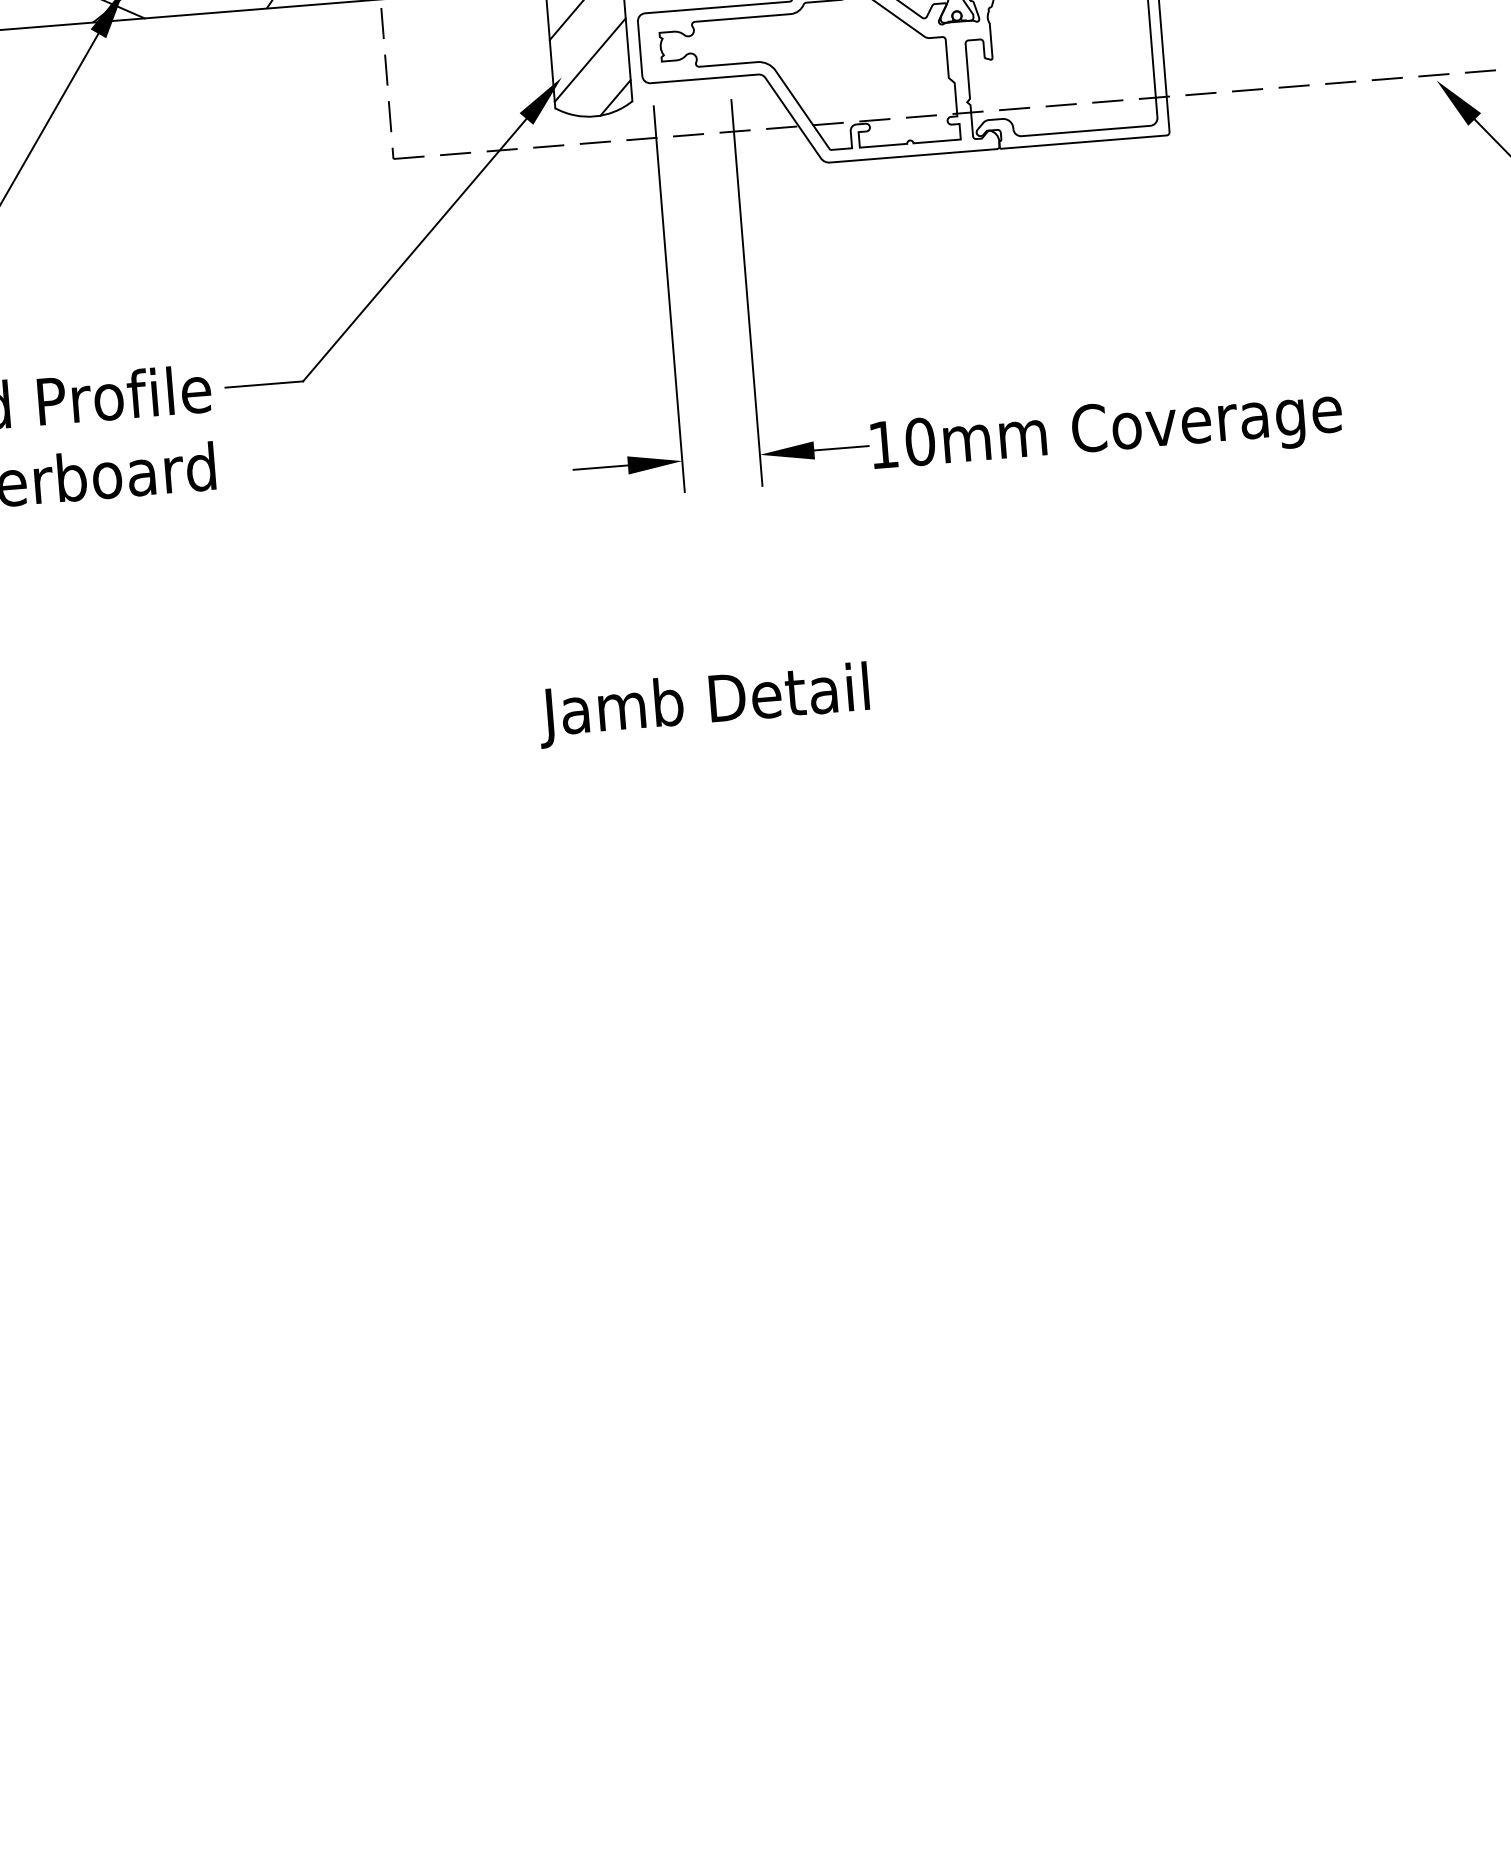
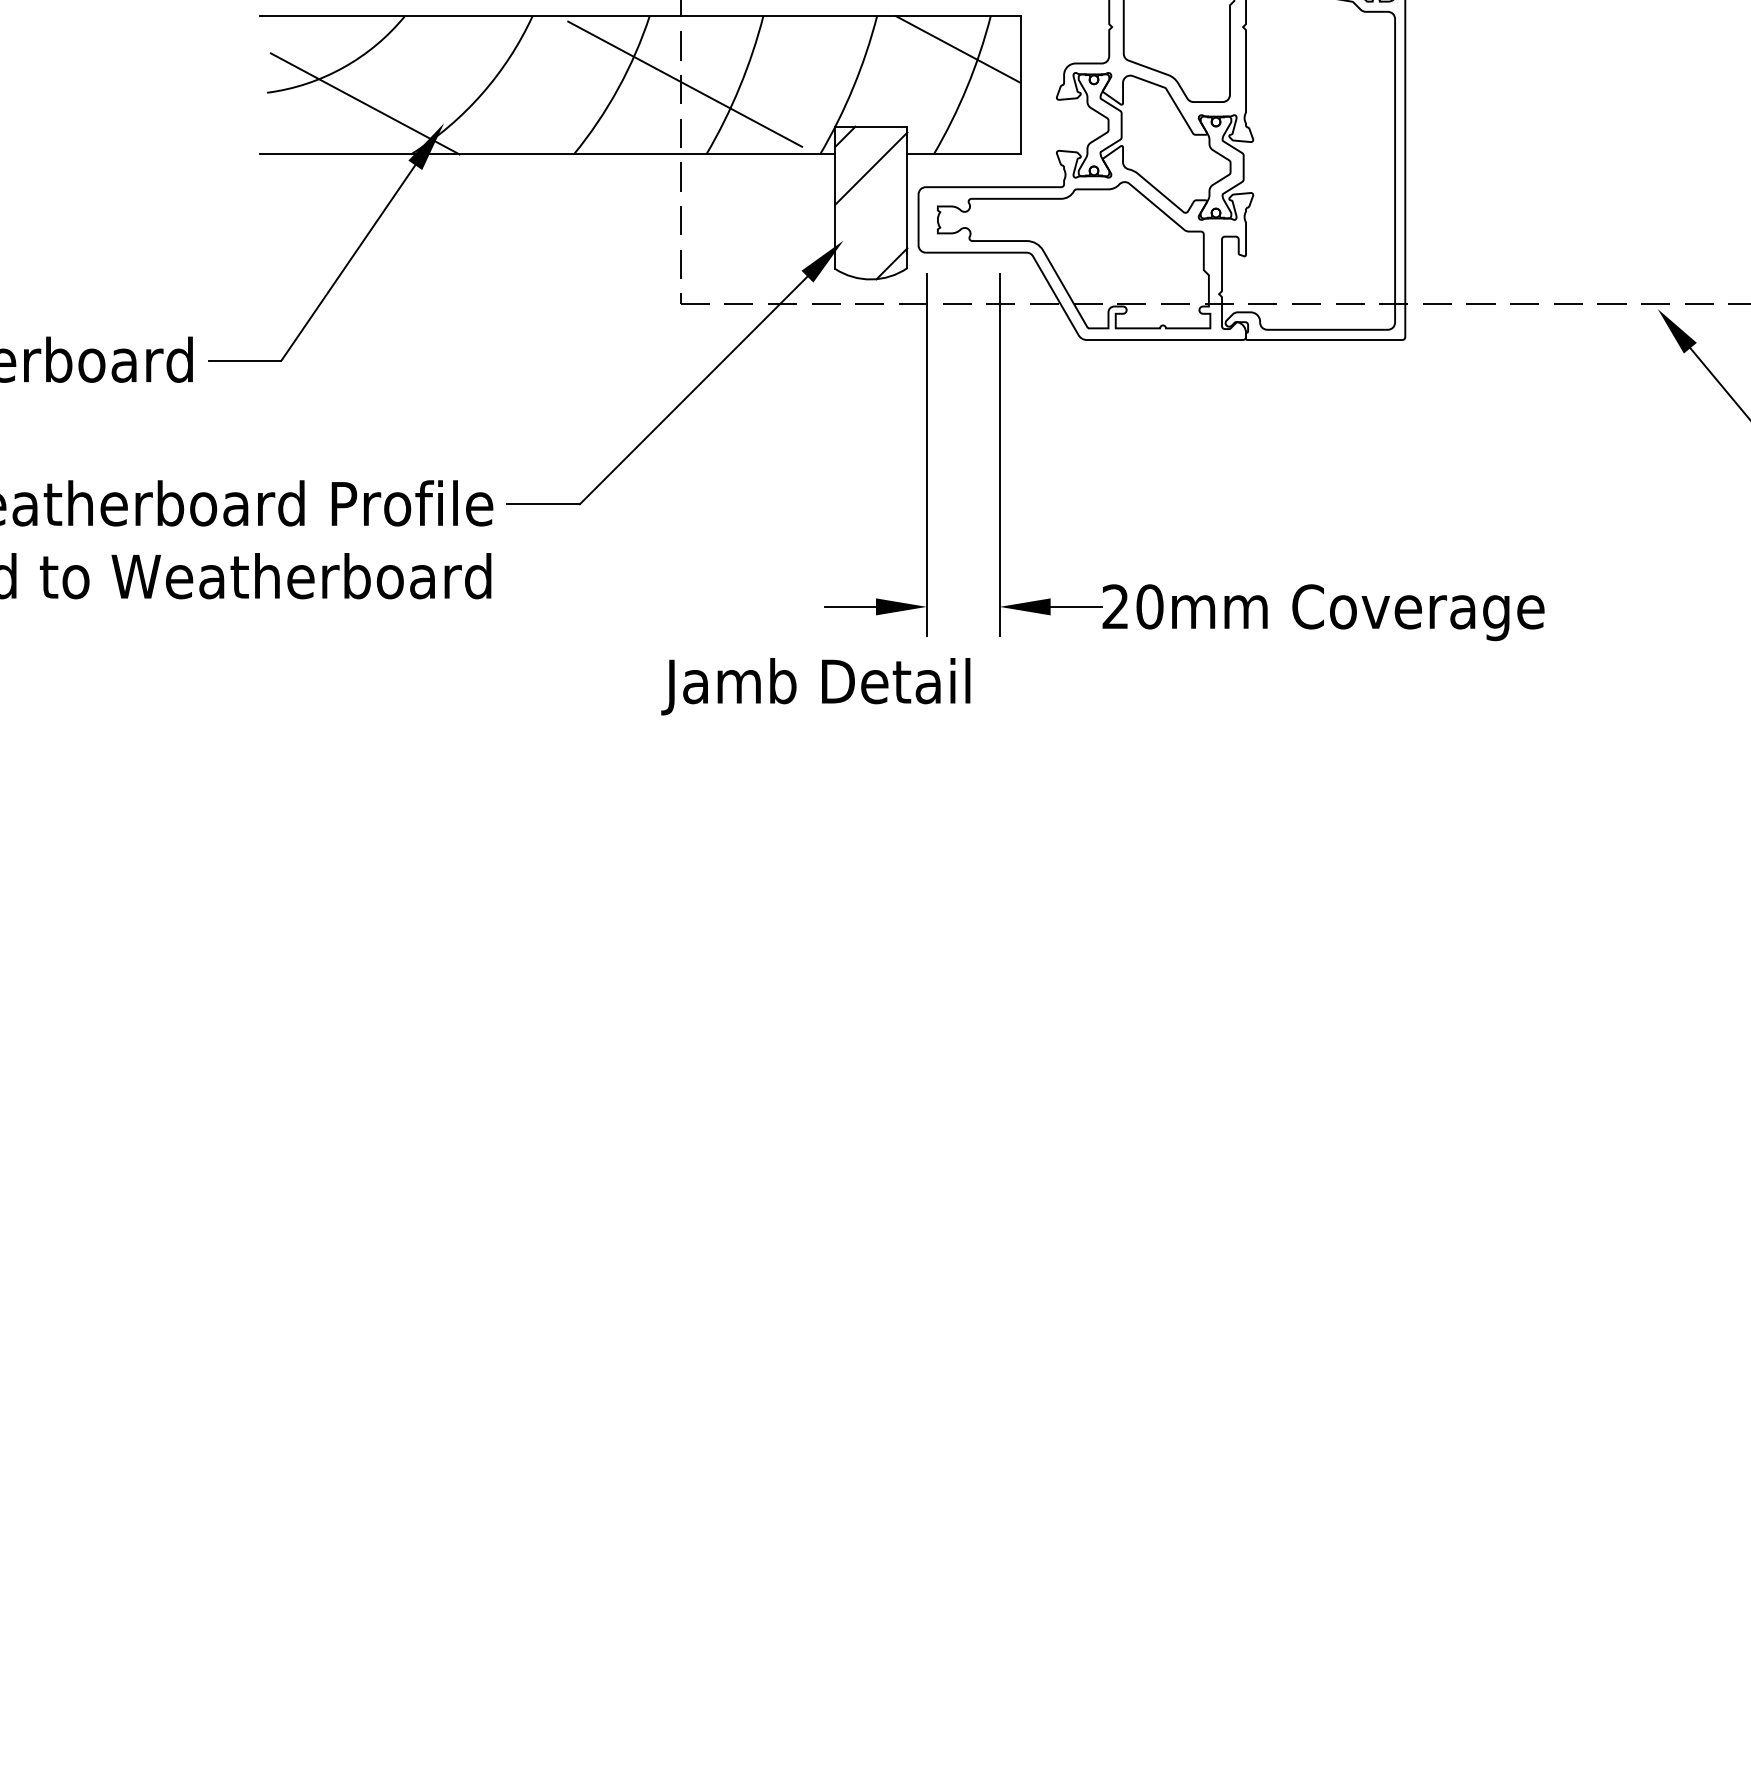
line: (590, 59) -> (871, 226), removed
text: (882, 444) -> (1114, 606), 10mm -> 20mm
text: (703, 704) -> (815, 686), moved

